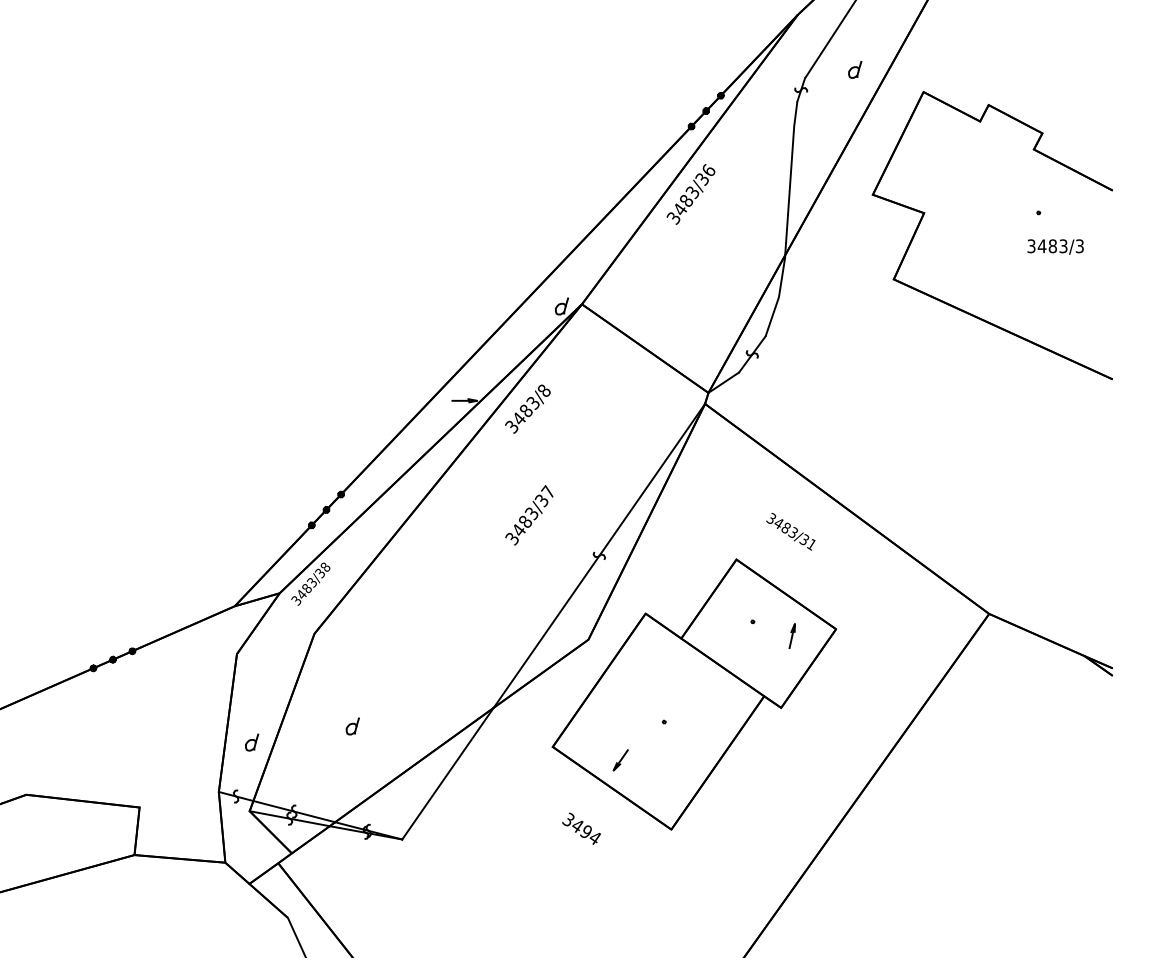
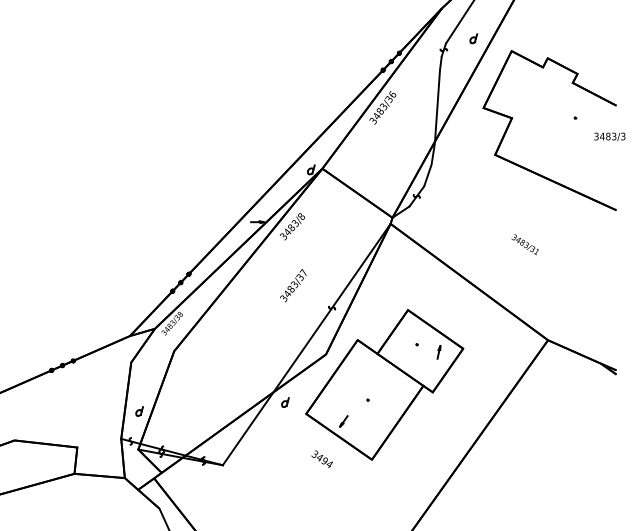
text: (1054, 246) -> (609, 136), moved
text: (789, 531) -> (524, 244), moved
part: (352, 726) -> (285, 402), moved

